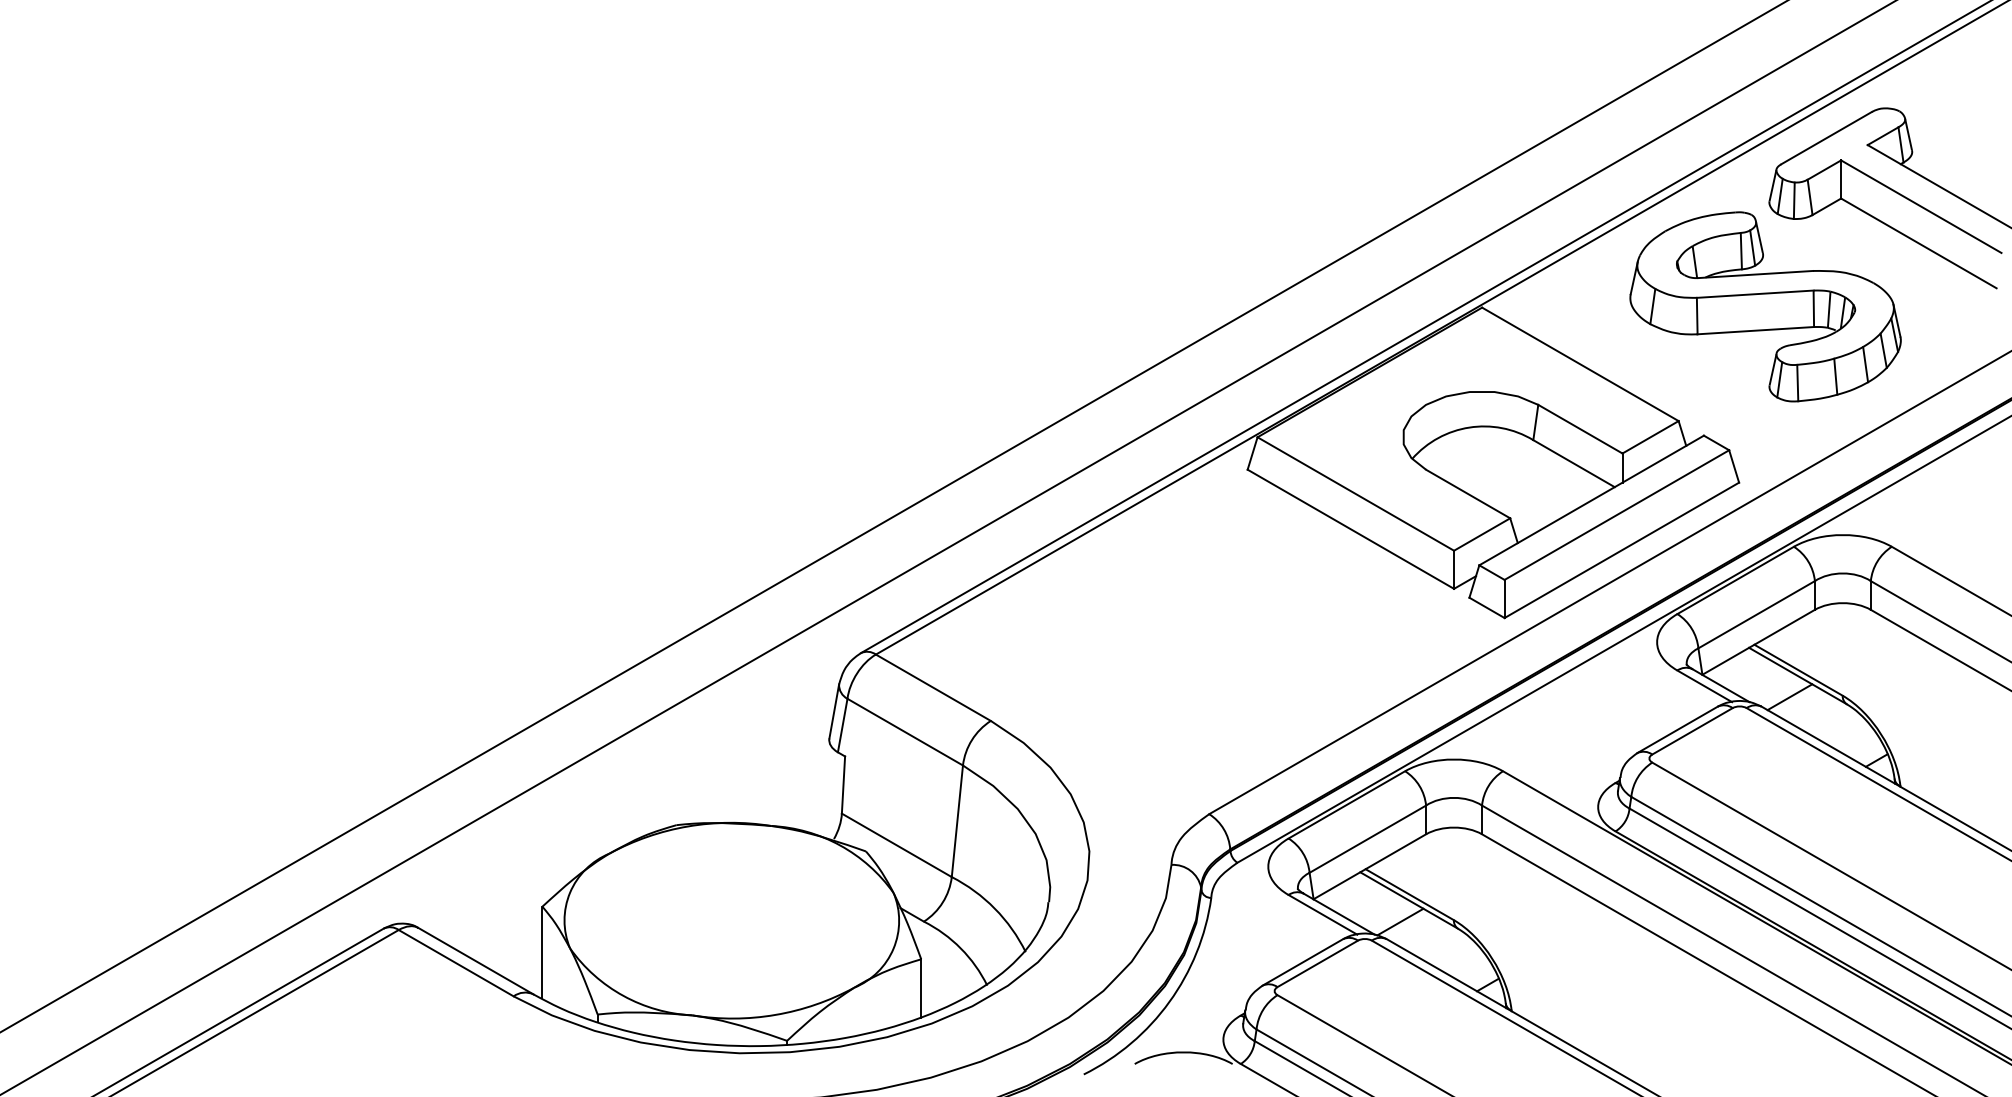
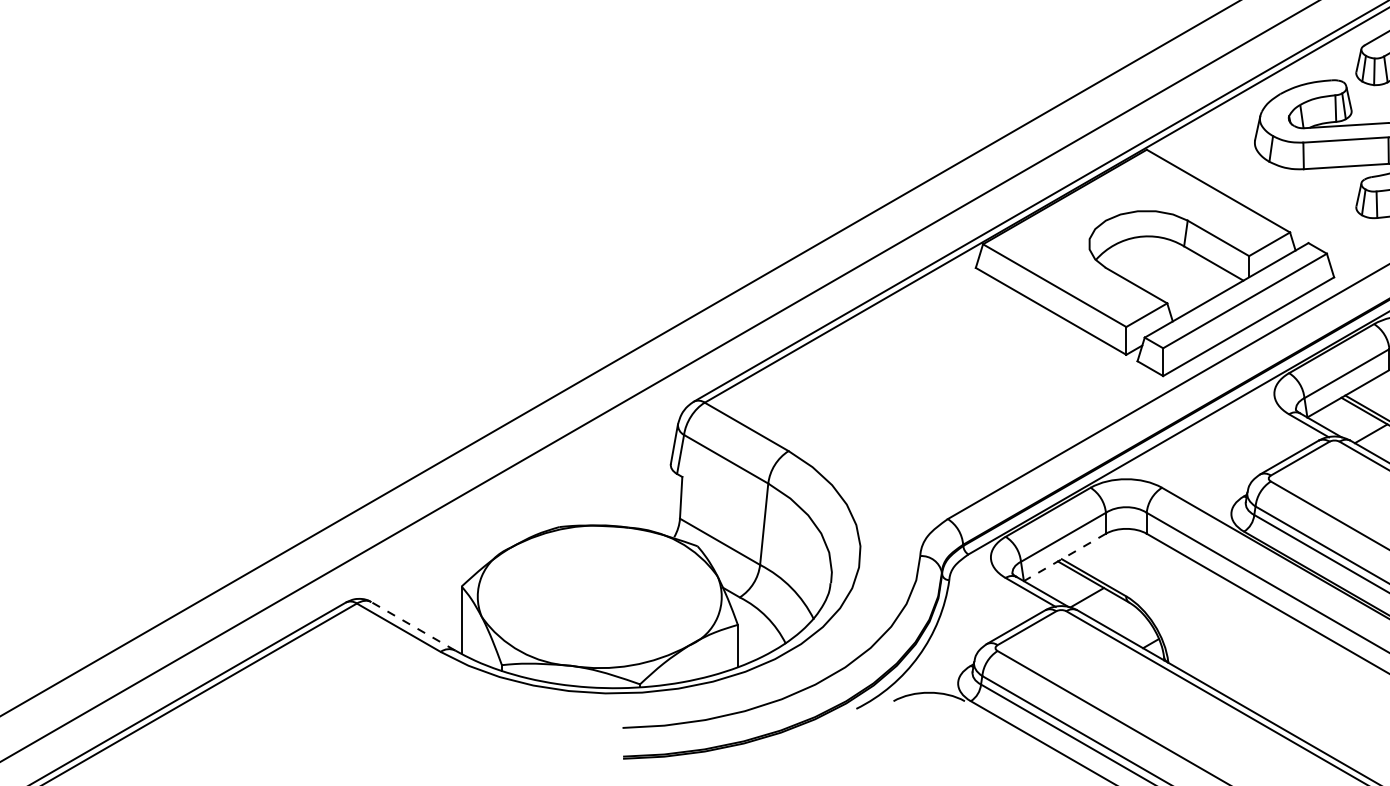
line: (1369, 866) -> (1064, 557), solid -> dashed
line: (475, 960) -> (412, 625), solid -> dashed

